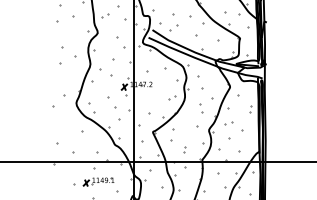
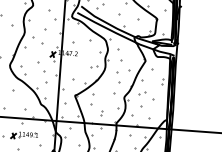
part: (201, 108) -> (119, 78), size x1.6

